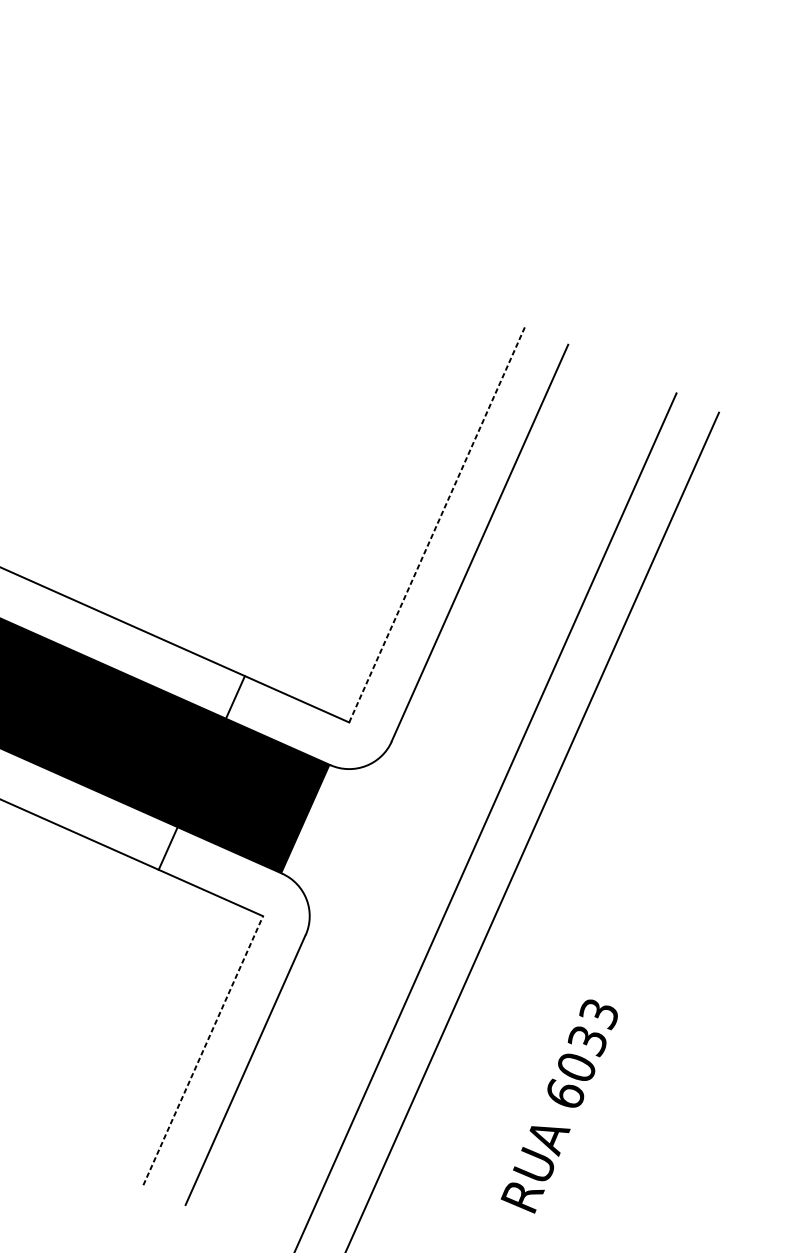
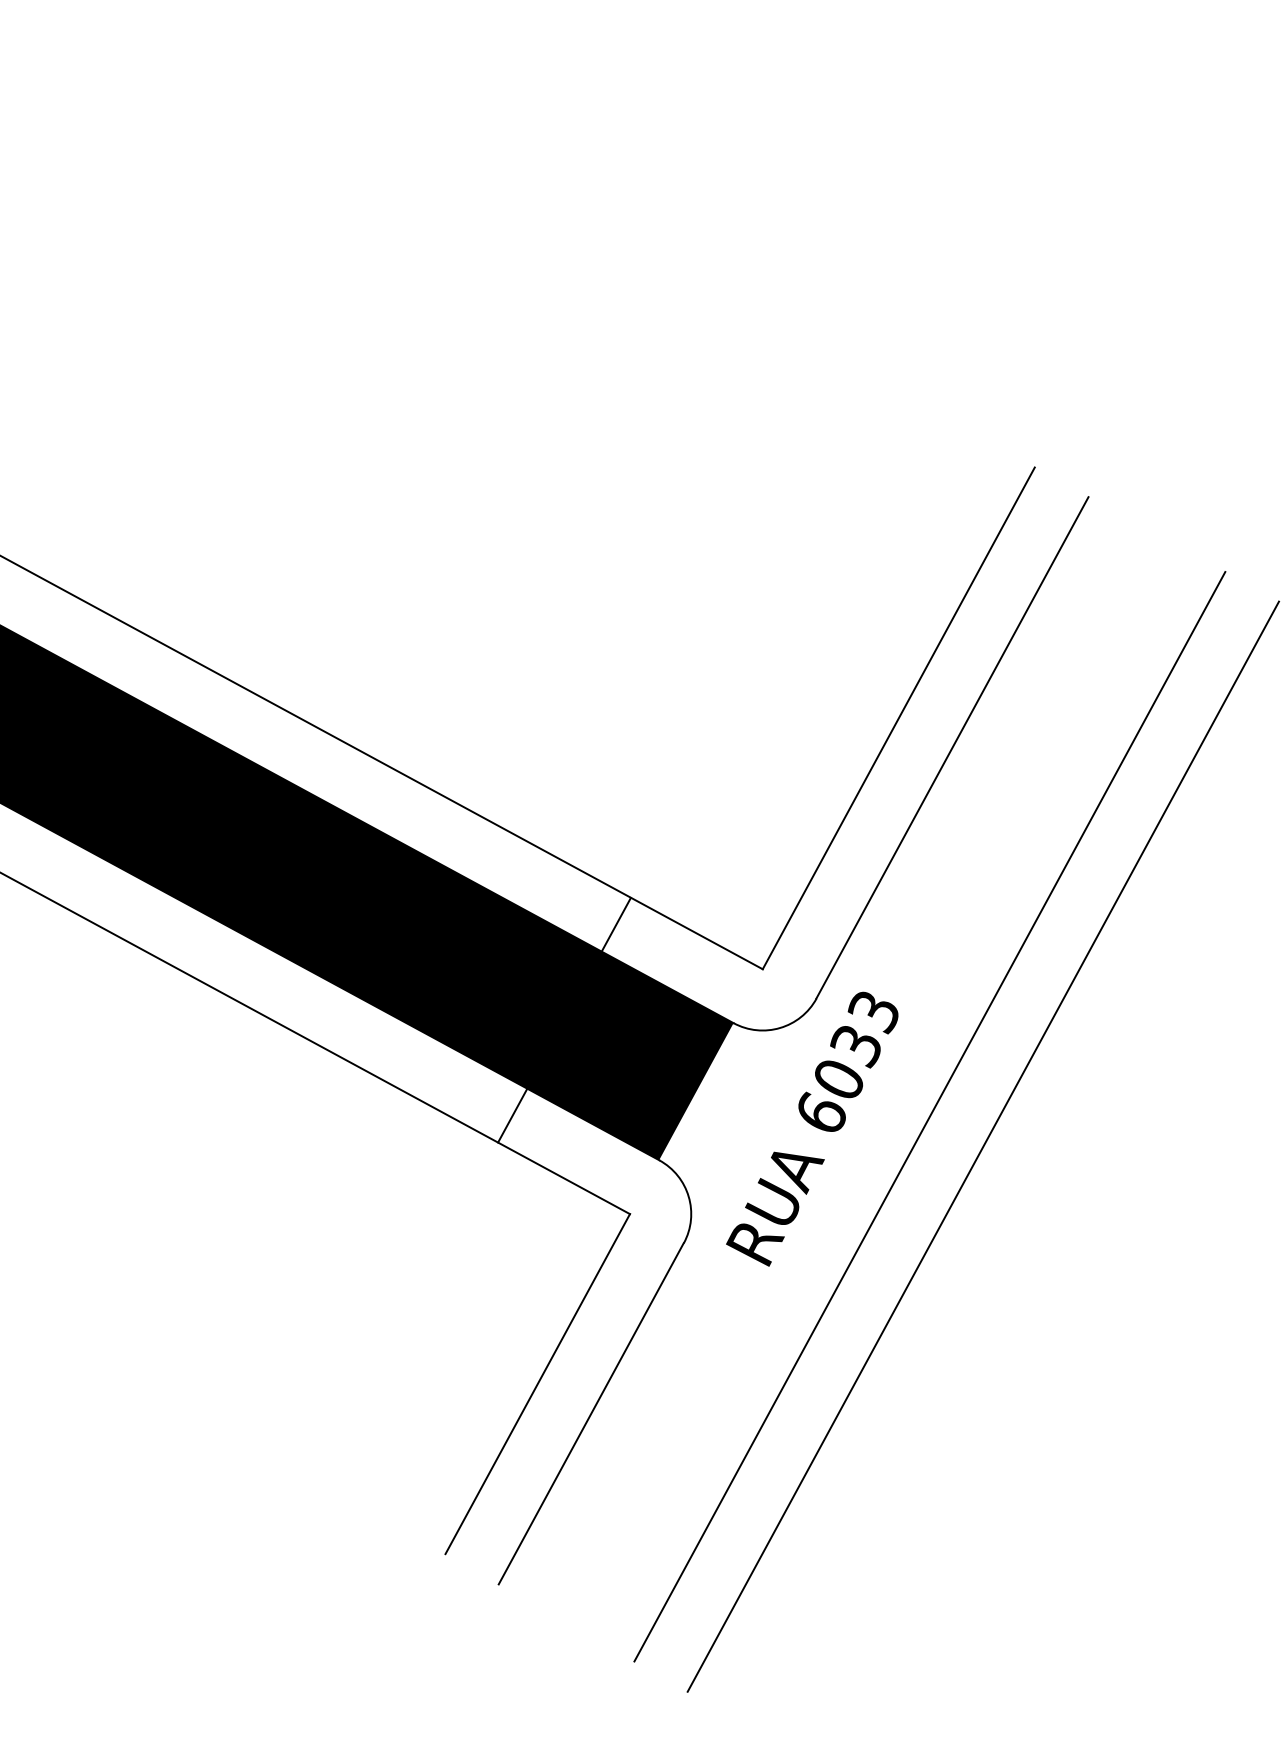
line: (437, 523) -> (899, 717), dashed -> solid
line: (203, 1050) -> (537, 1383), dashed -> solid
text: (559, 1106) -> (812, 1128), moved

